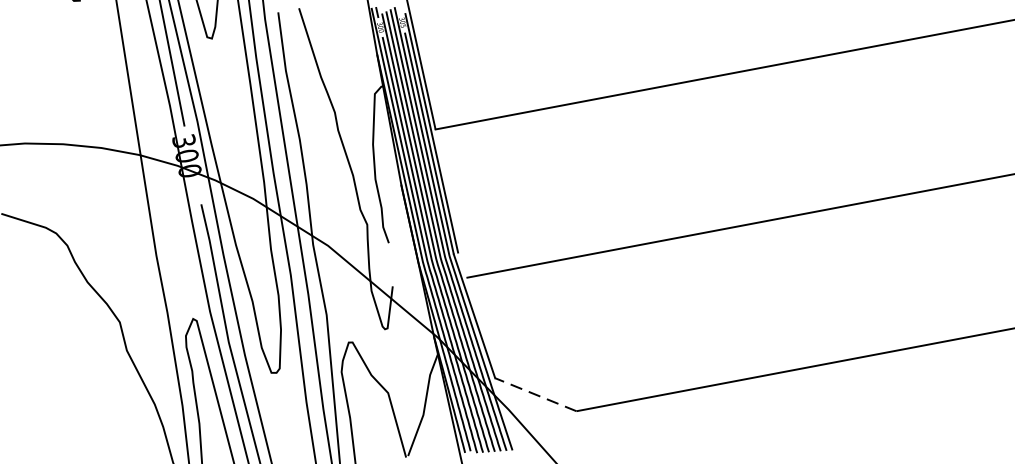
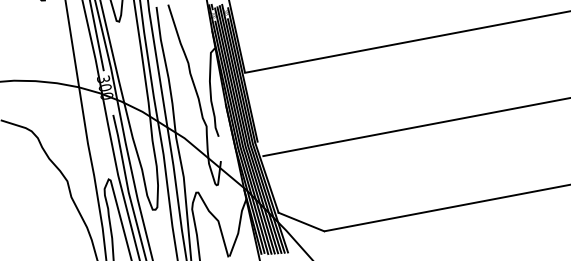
line: (535, 395) -> (301, 222), dashed -> solid

